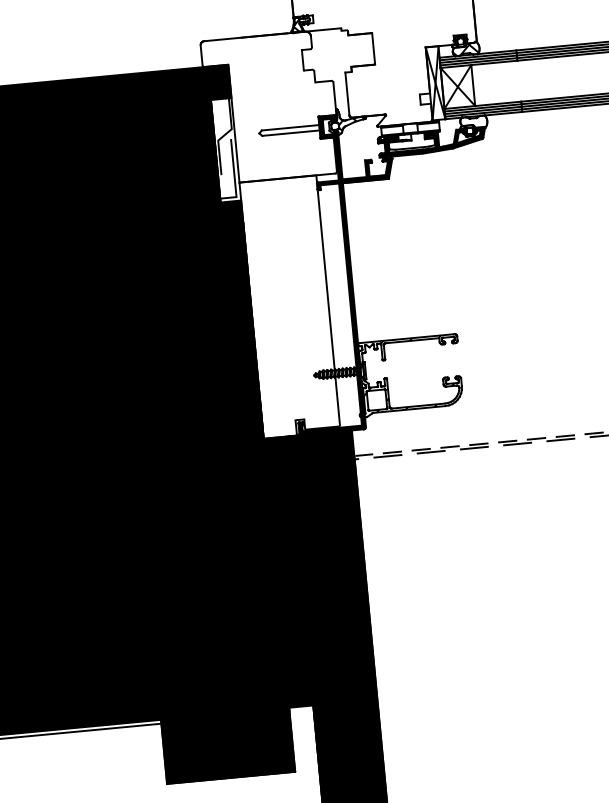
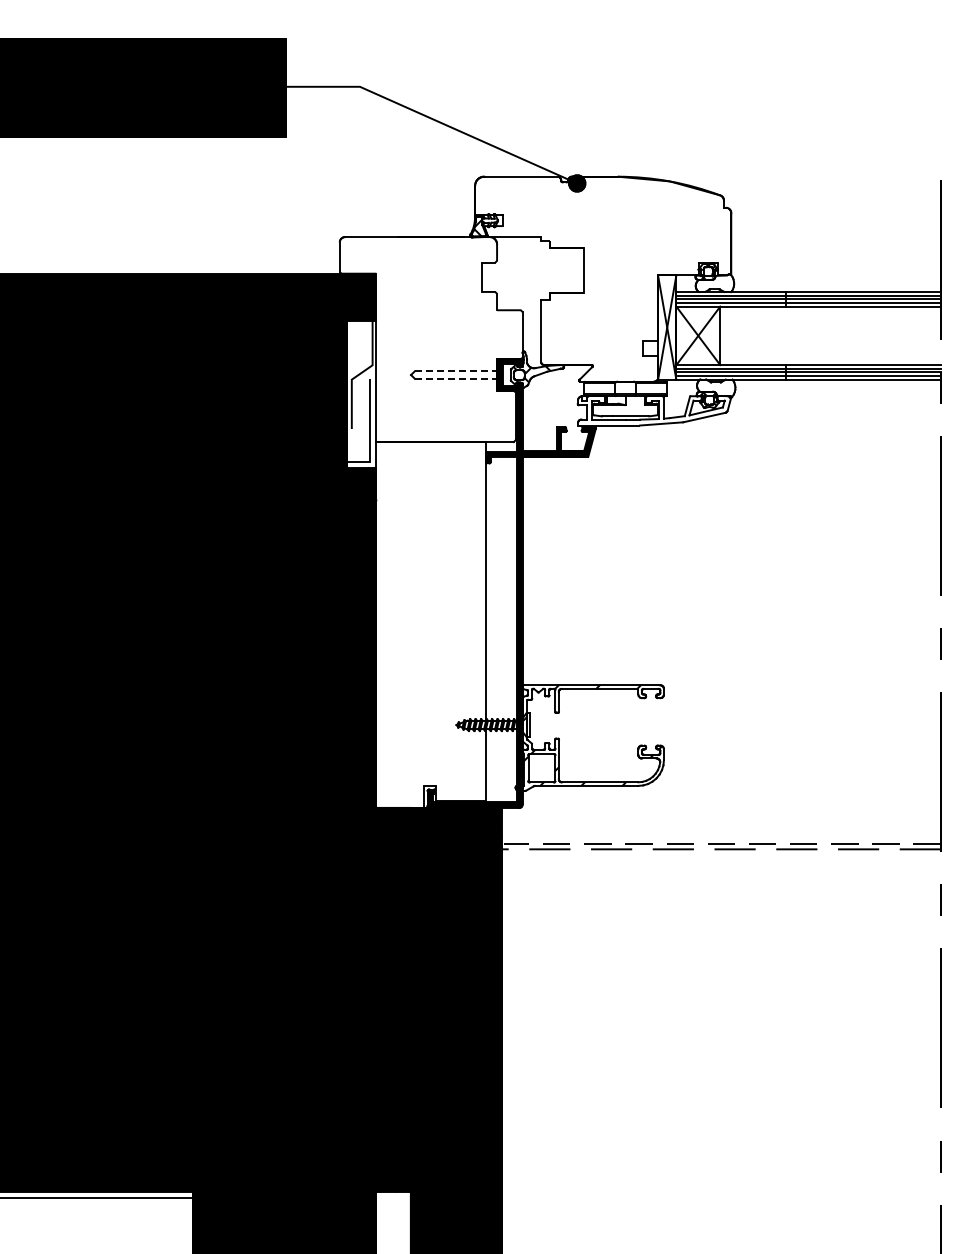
hatch: (465, 49) -> (713, 283), removed
line: (290, 127) -> (456, 371), solid -> dashed
line: (291, 132) -> (456, 378), solid -> dashed
fill: (432, 142) -> (654, 410), removed

